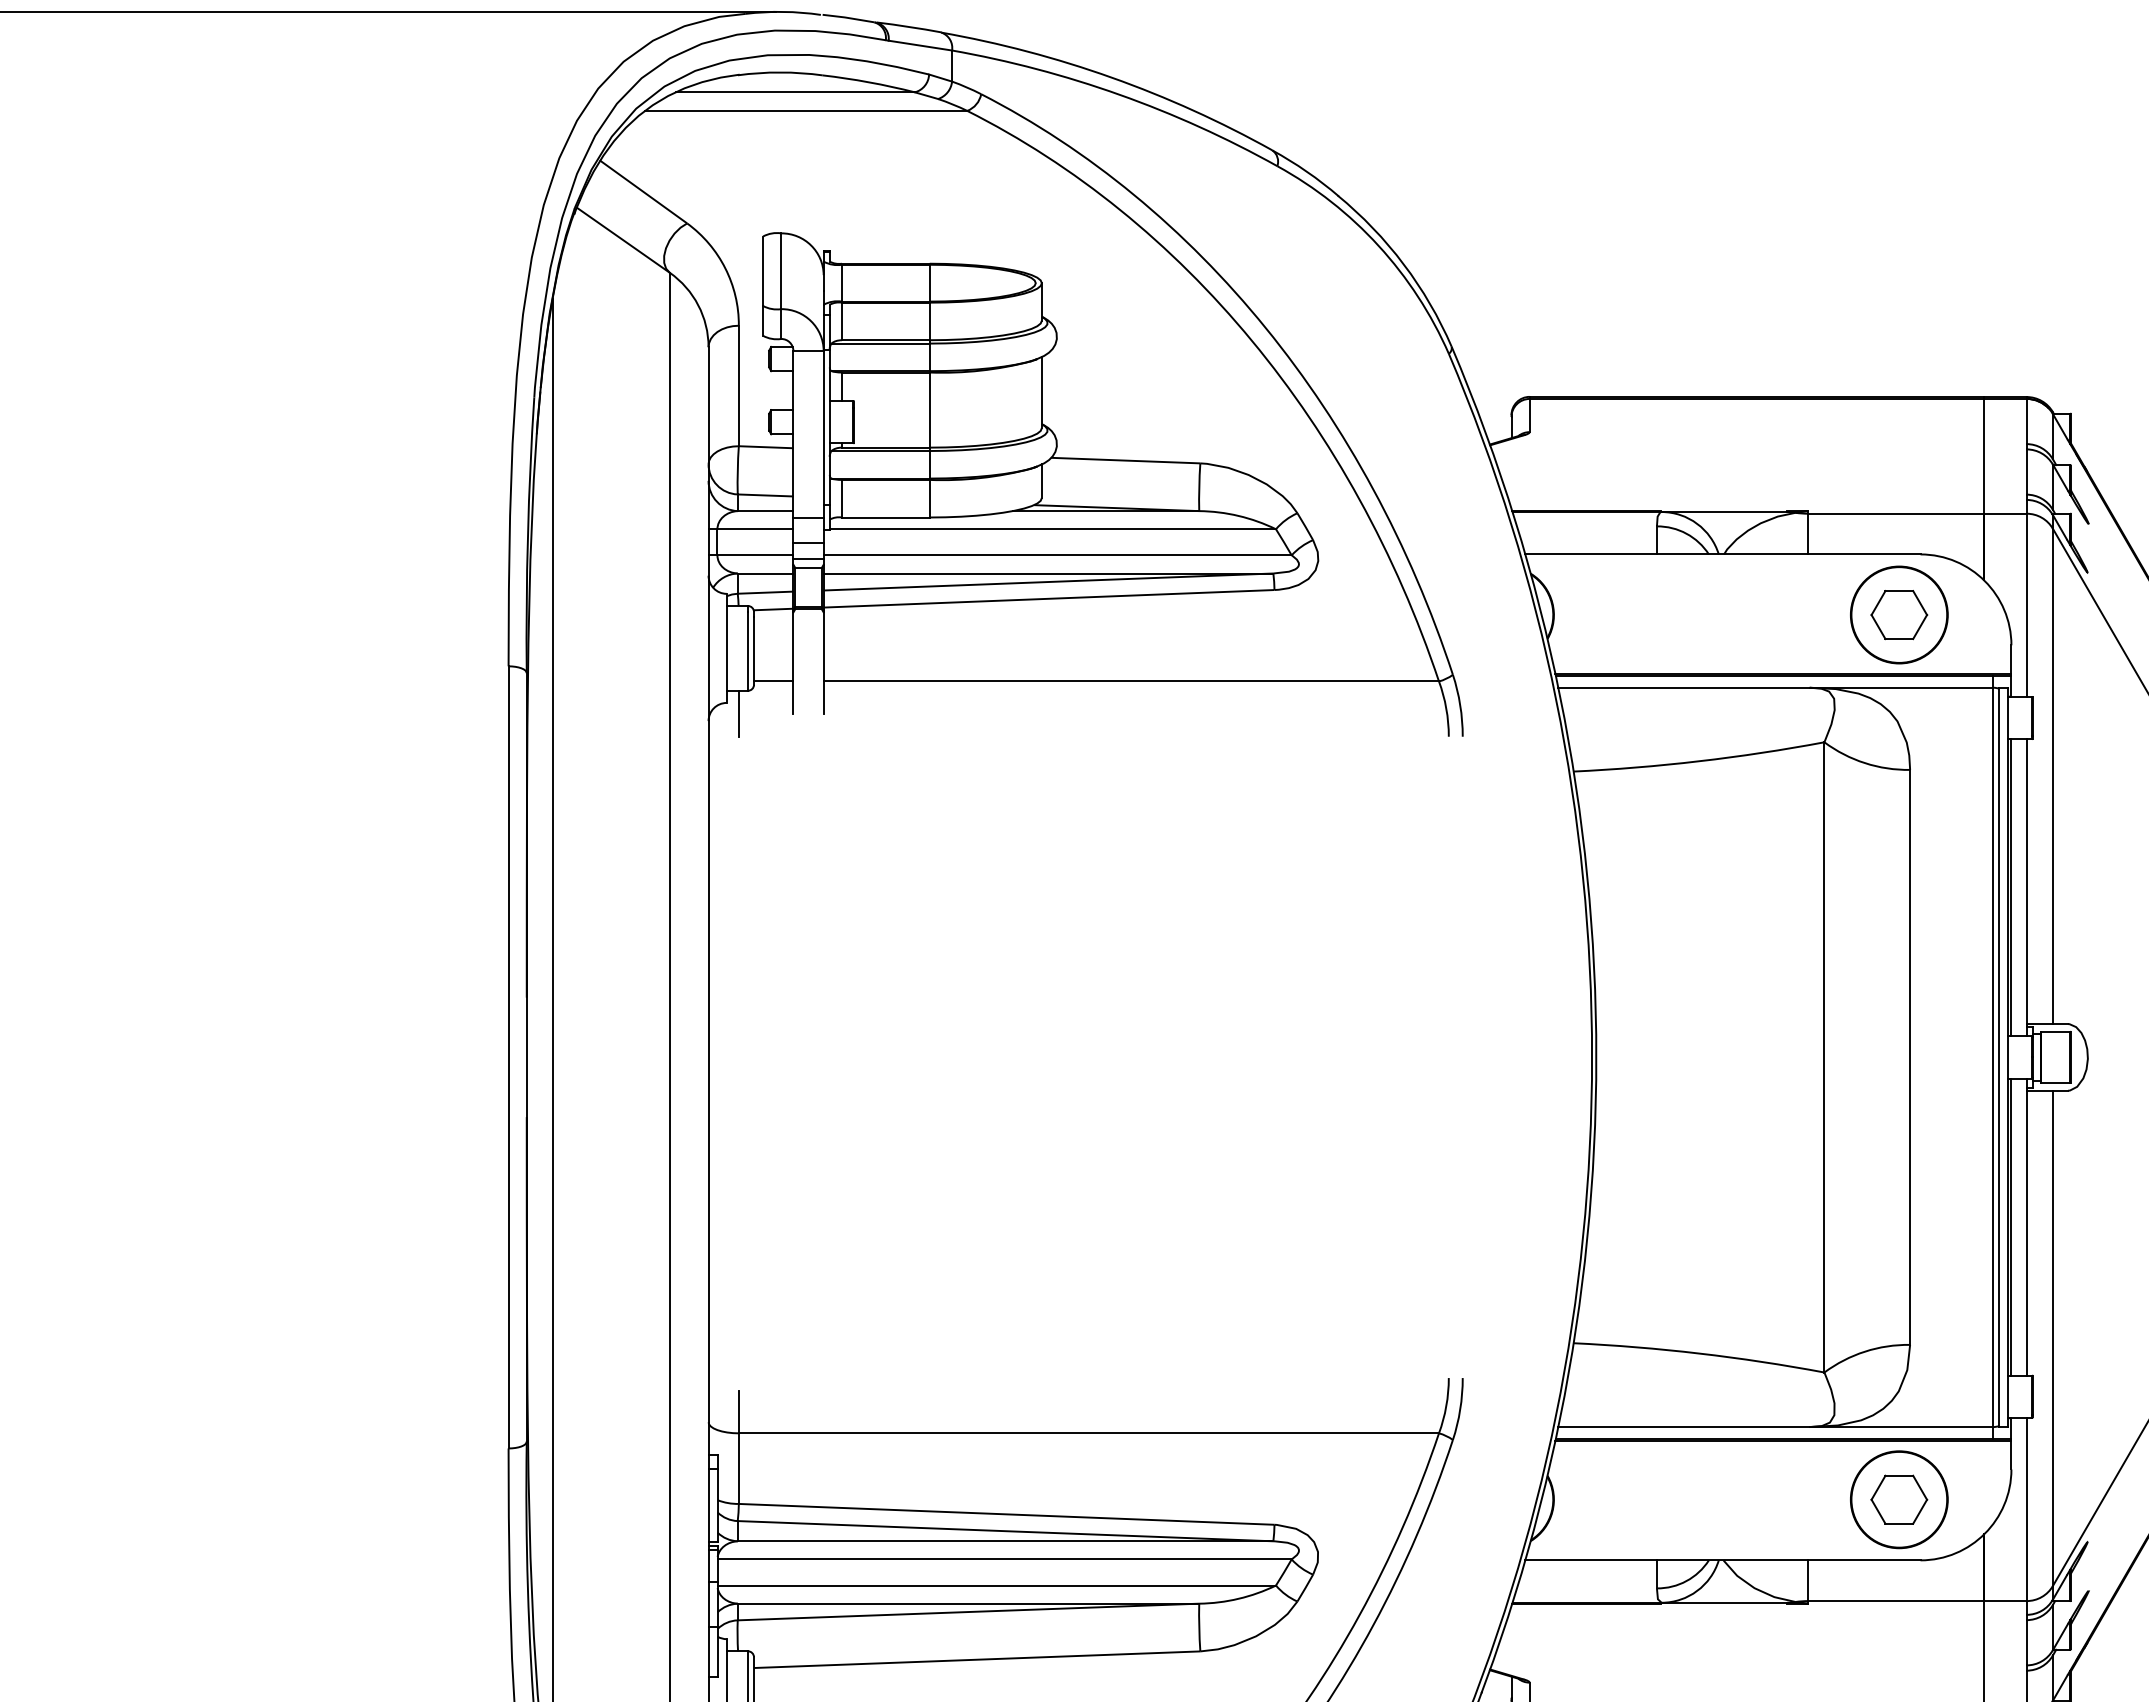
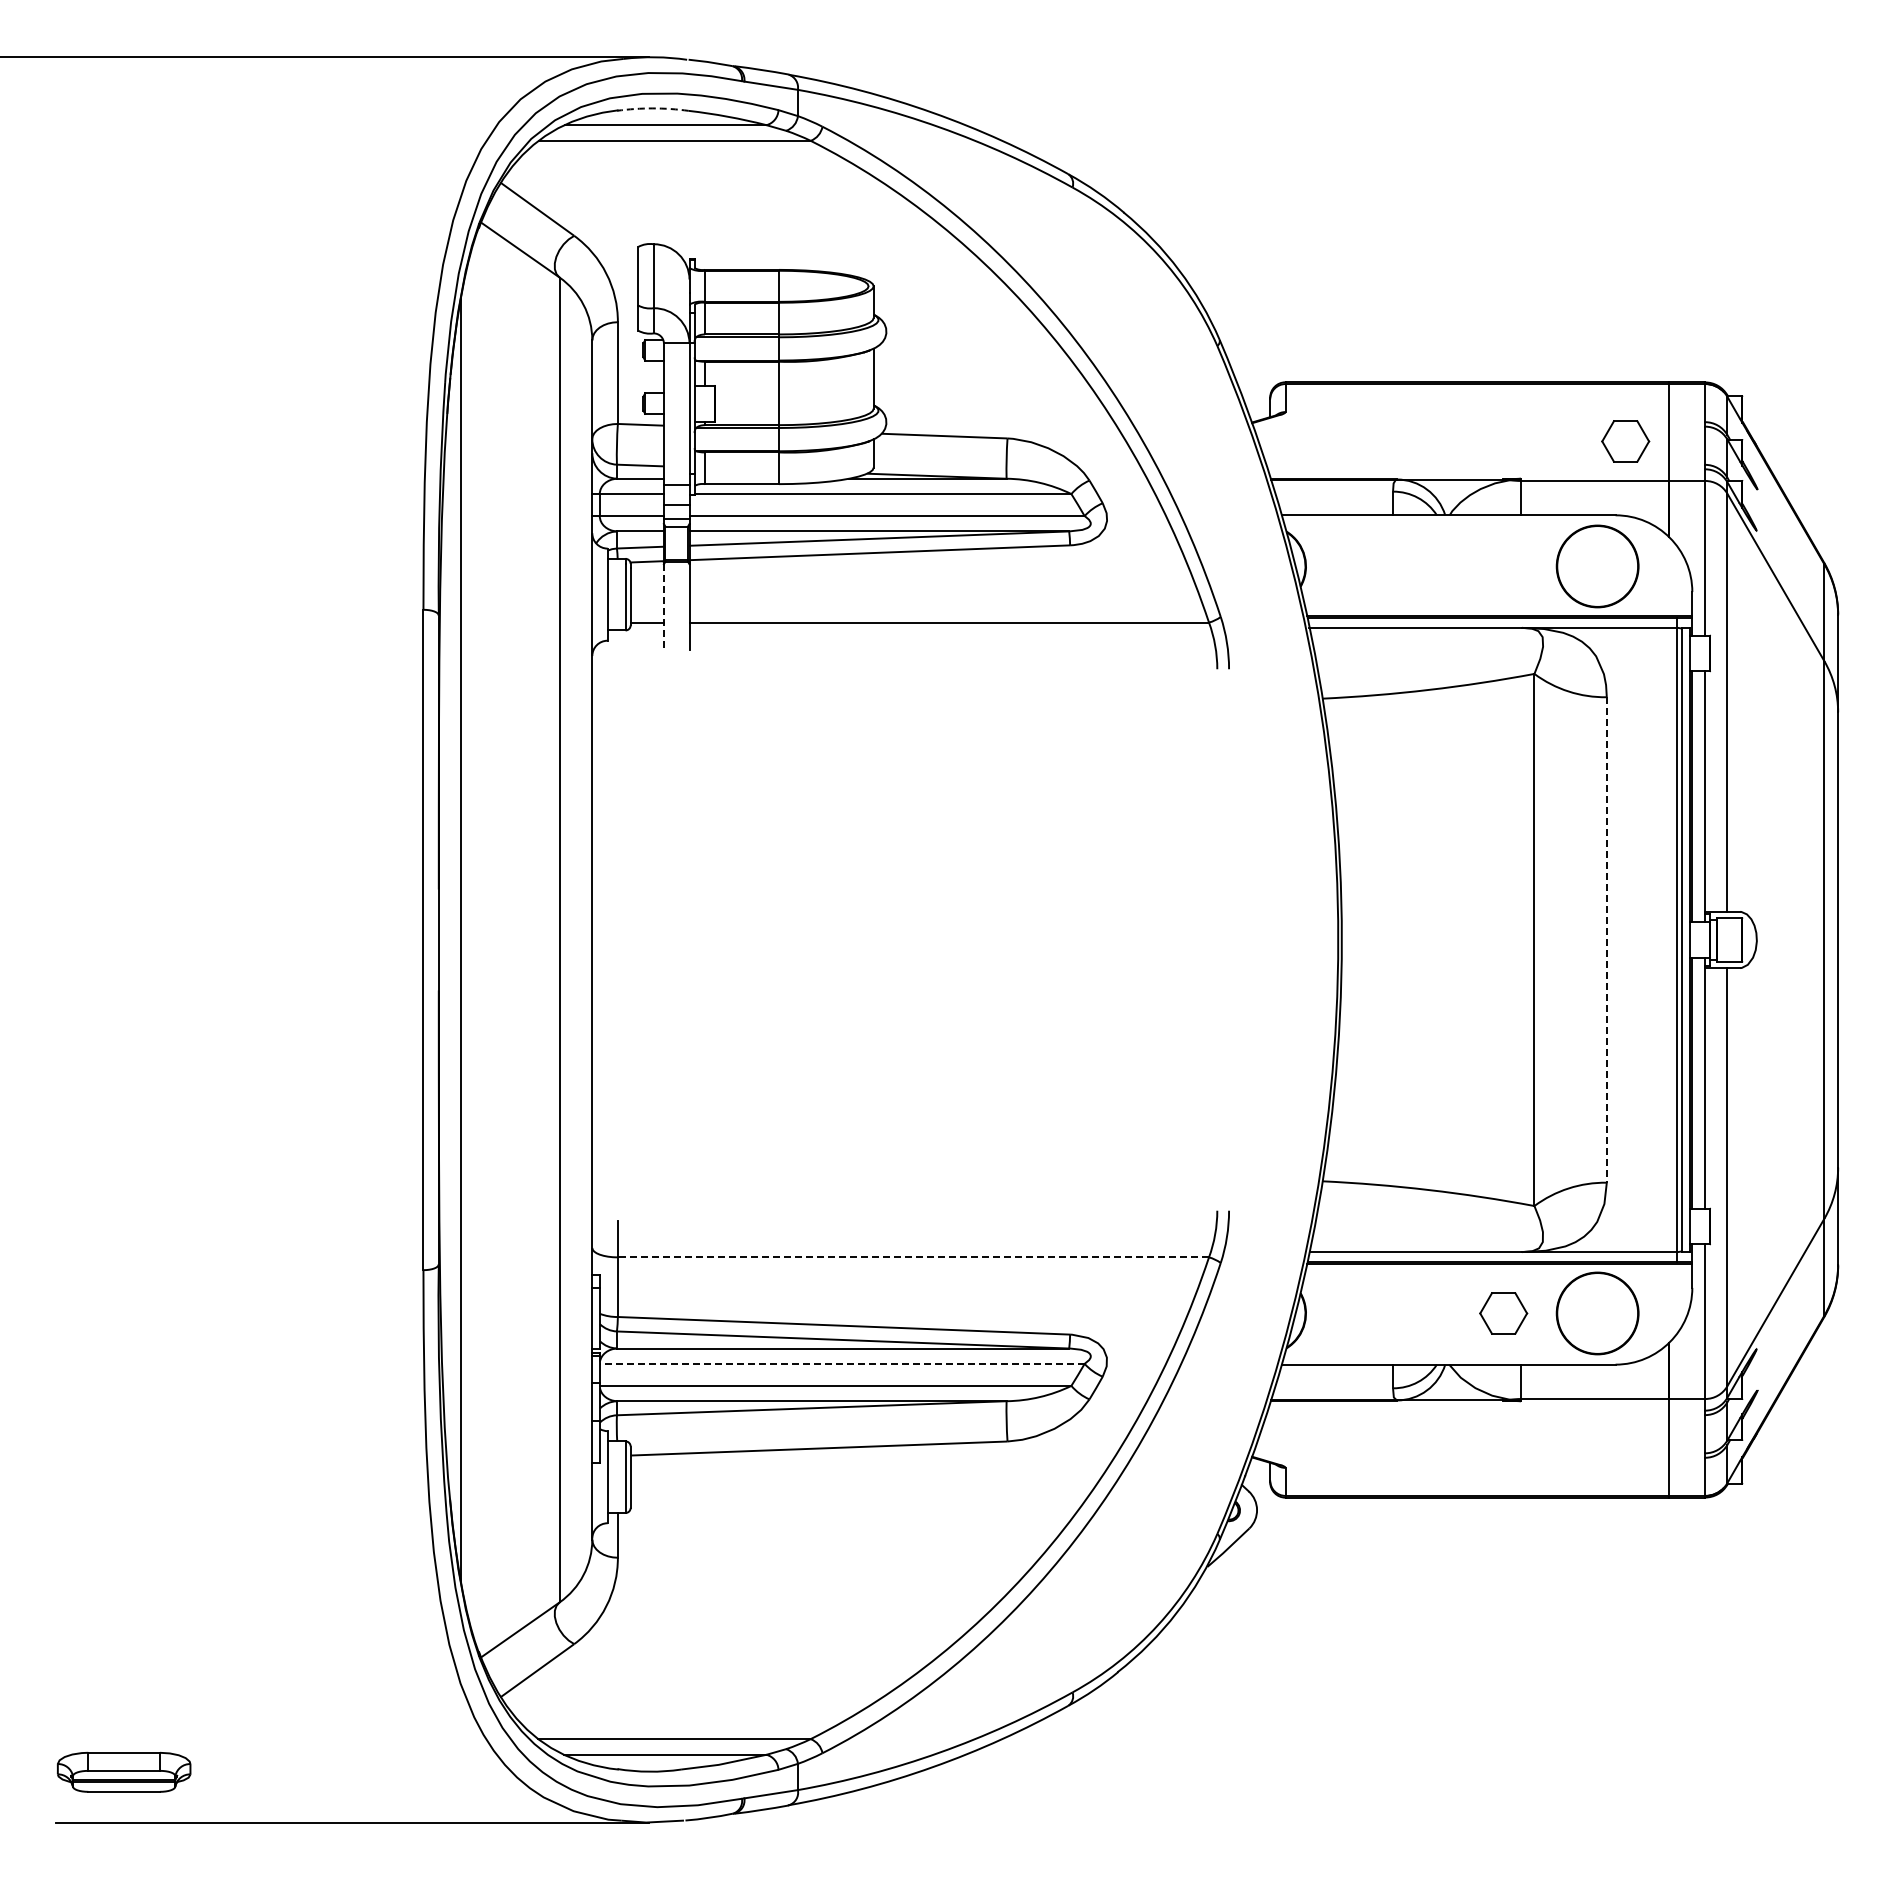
arc: (779, 72) -> (652, 108), solid -> dashed
part: (1899, 615) -> (1625, 441), moved
line: (792, 663) -> (663, 607), solid -> dashed
line: (738, 713) -> (617, 649), removed
line: (1909, 1056) -> (1606, 939), solid -> dashed
line: (1088, 1433) -> (913, 1257), solid -> dashed
part: (1899, 1499) -> (1503, 1313), moved
line: (1003, 1559) -> (841, 1363), solid -> dashed

